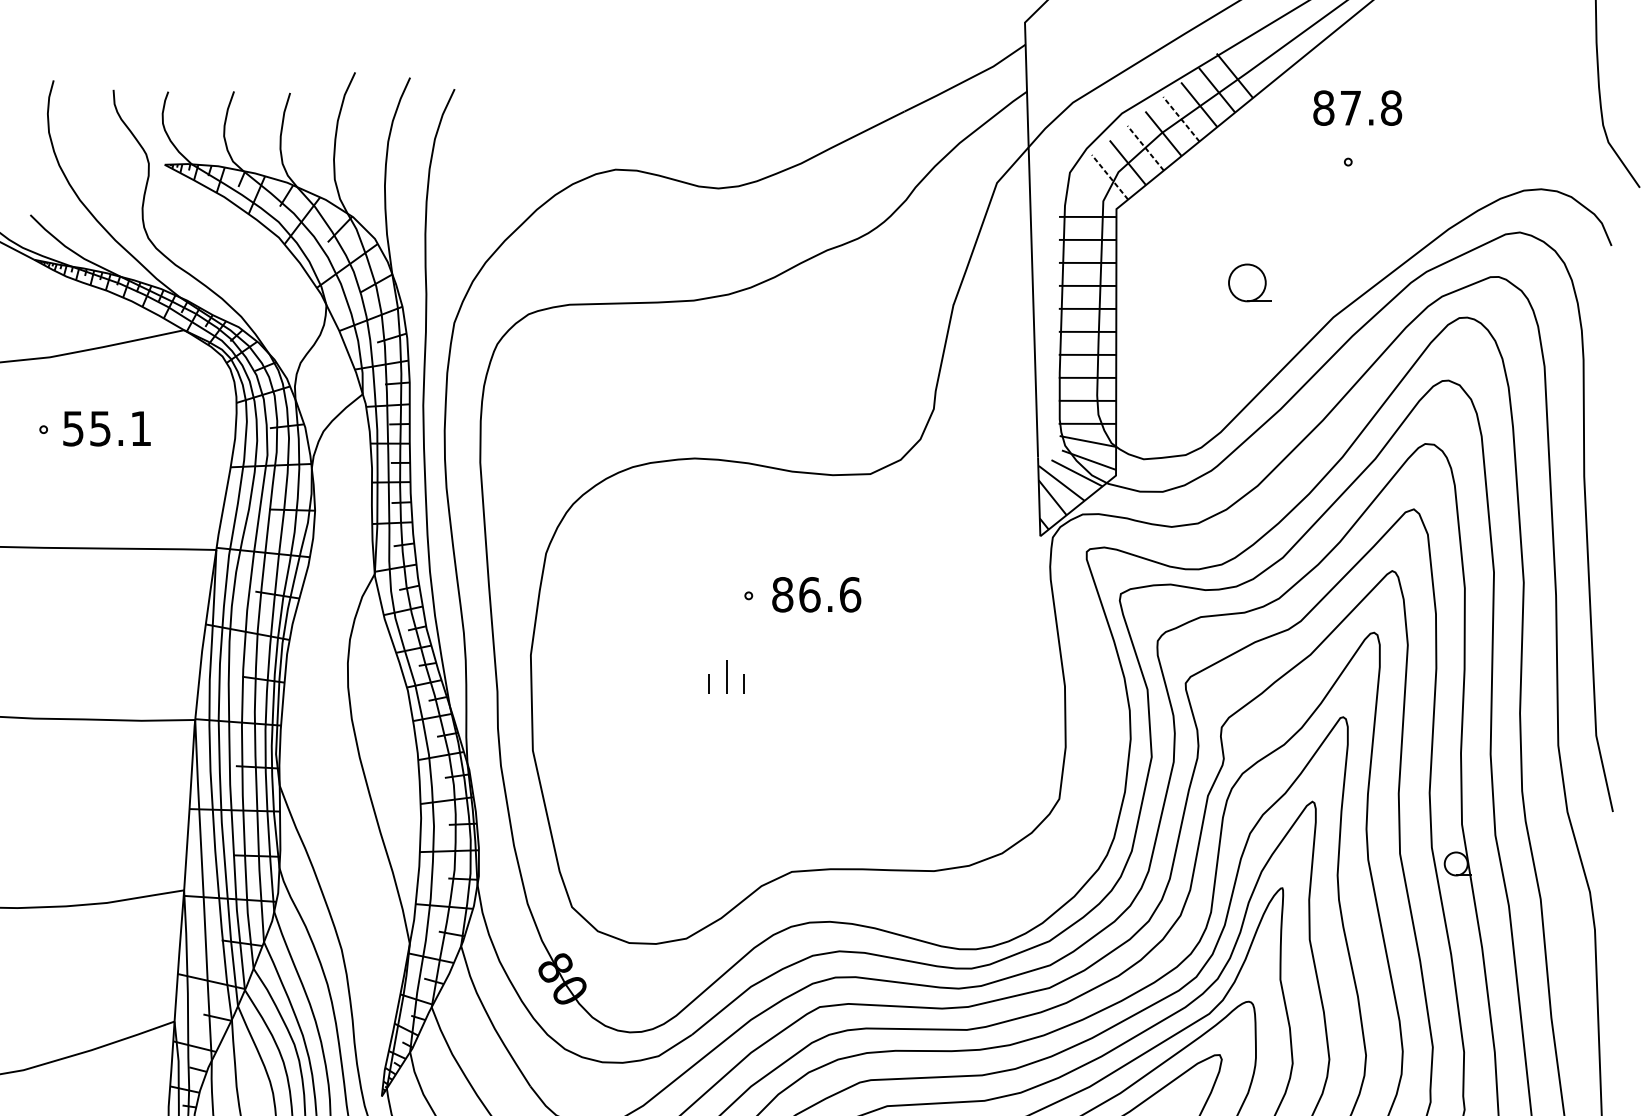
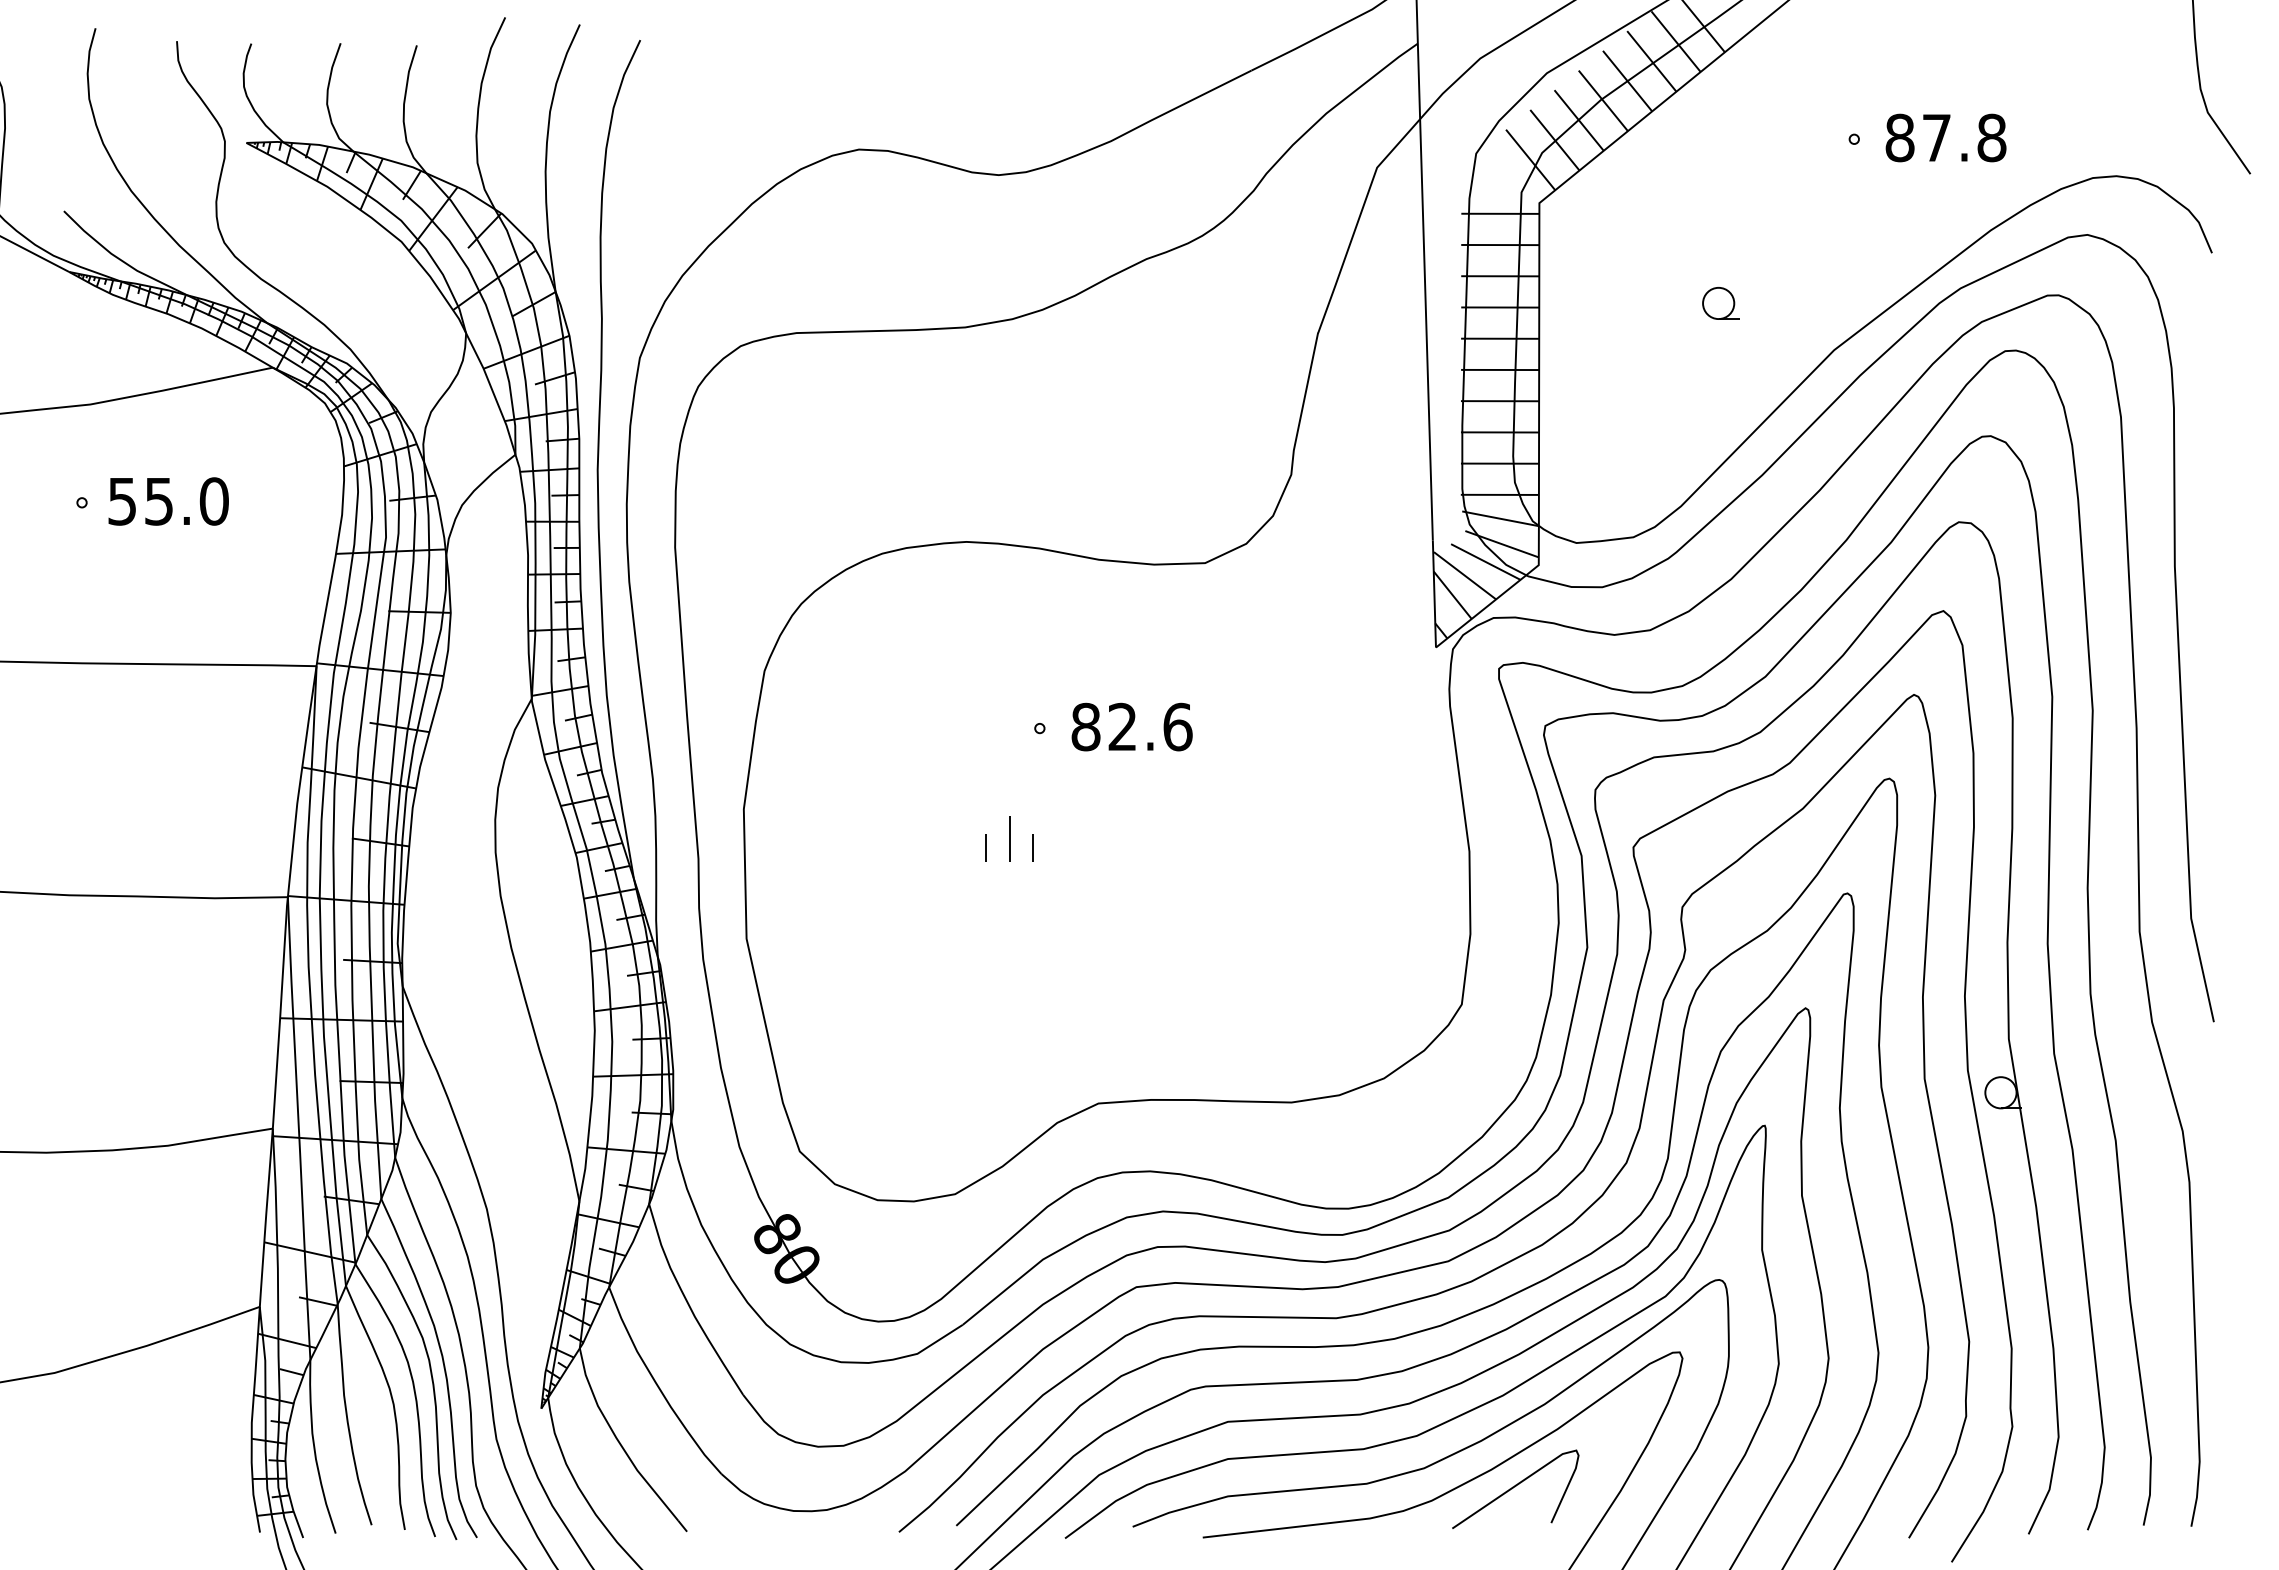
text: (1357, 107) -> (1945, 137), moved
line: (1181, 118) -> (1627, 80), dashed -> solid
line: (1145, 148) -> (1578, 120), dashed -> solid
line: (1109, 176) -> (1530, 159), dashed -> solid
part: (1249, 282) -> (1720, 303), size x0.62
text: (140, 428) -> (213, 501), 55.1 -> 55.0
text: (809, 594) -> (1122, 726), 86.6 -> 82.6

